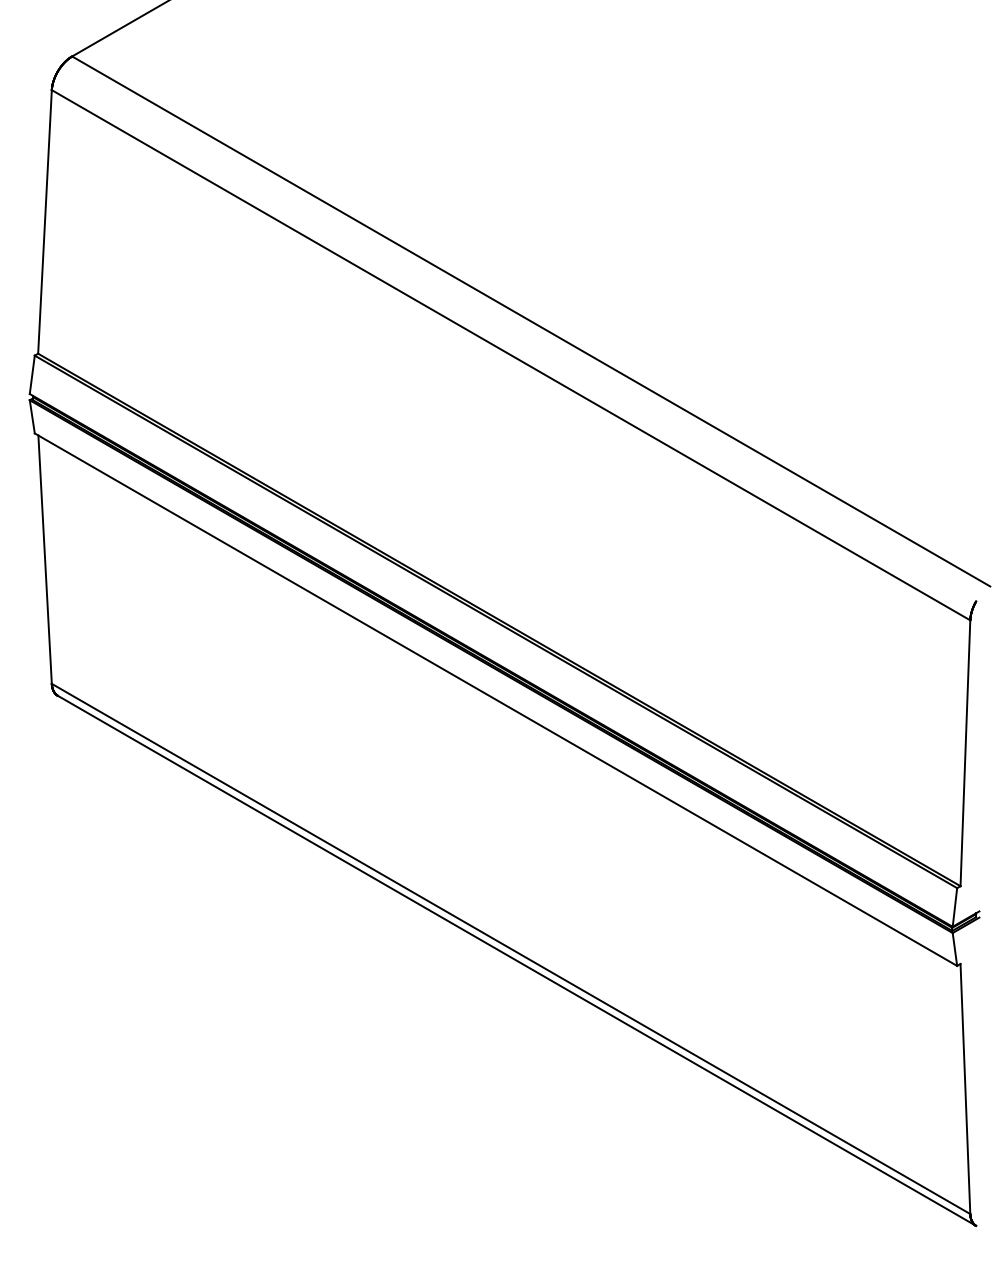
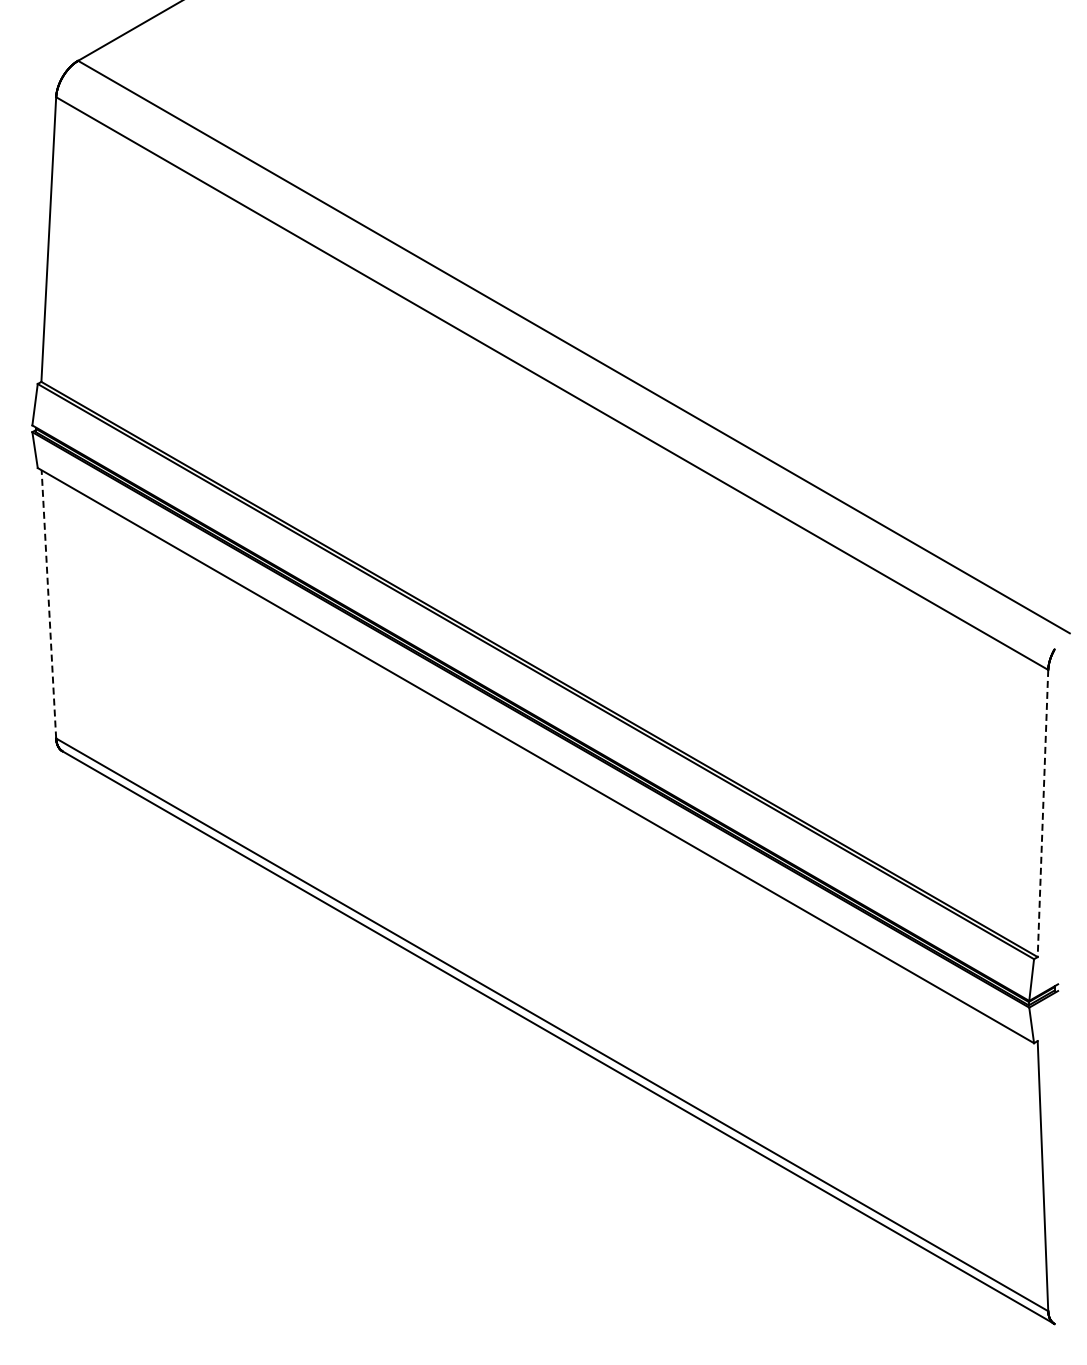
line: (44, 558) -> (48, 603), solid -> dashed
line: (964, 753) -> (1042, 813), solid -> dashed

